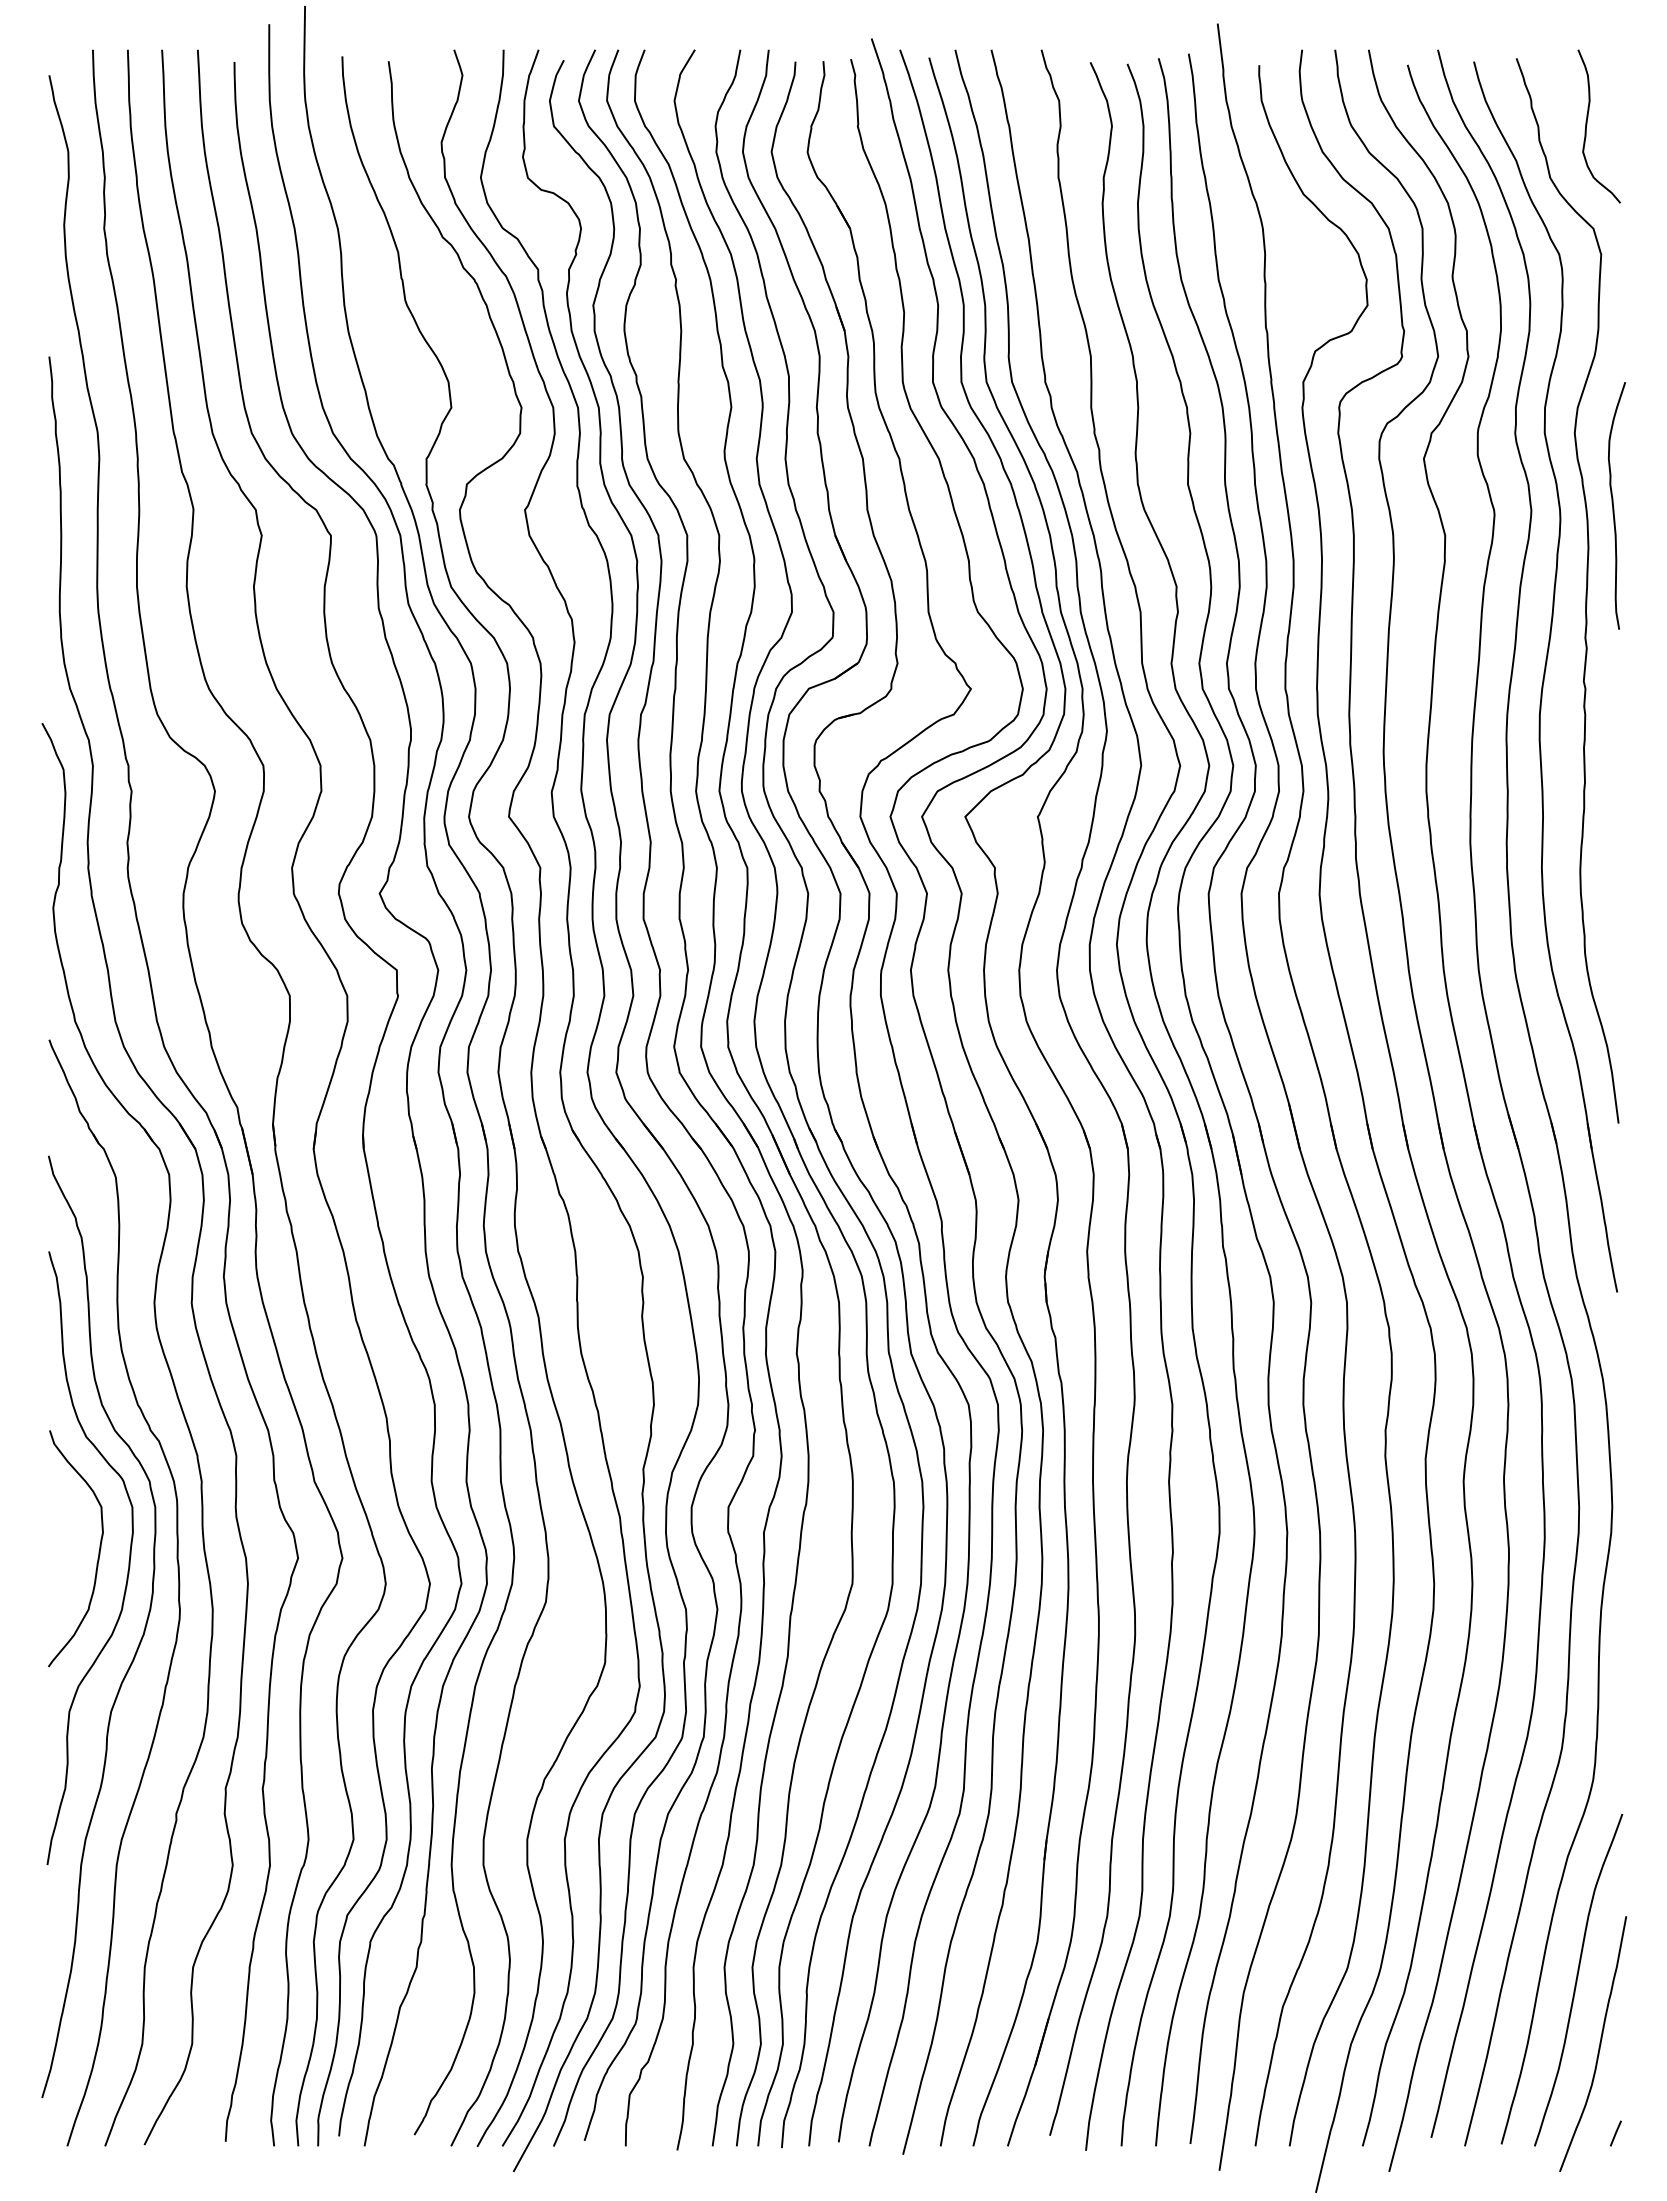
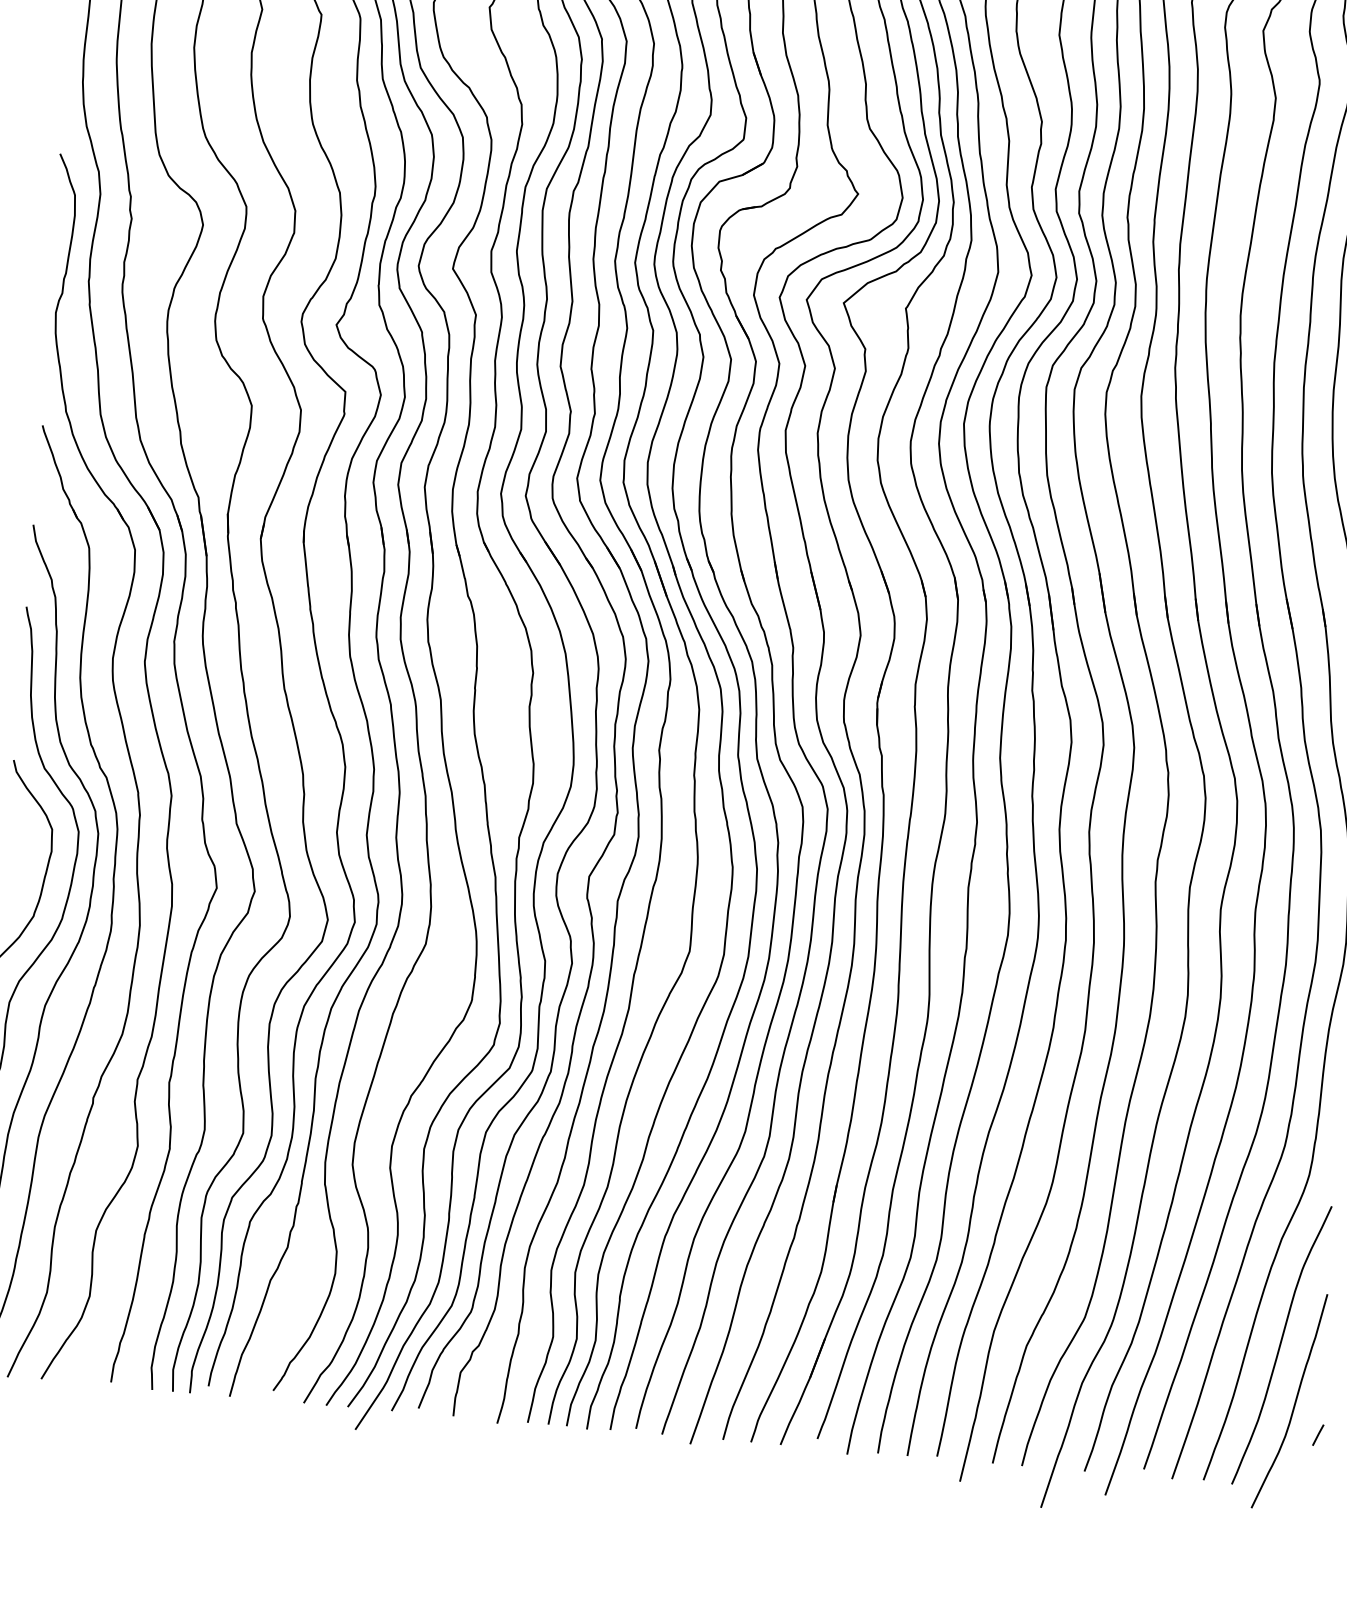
line: (1615, 2133) -> (1317, 1435), moved

